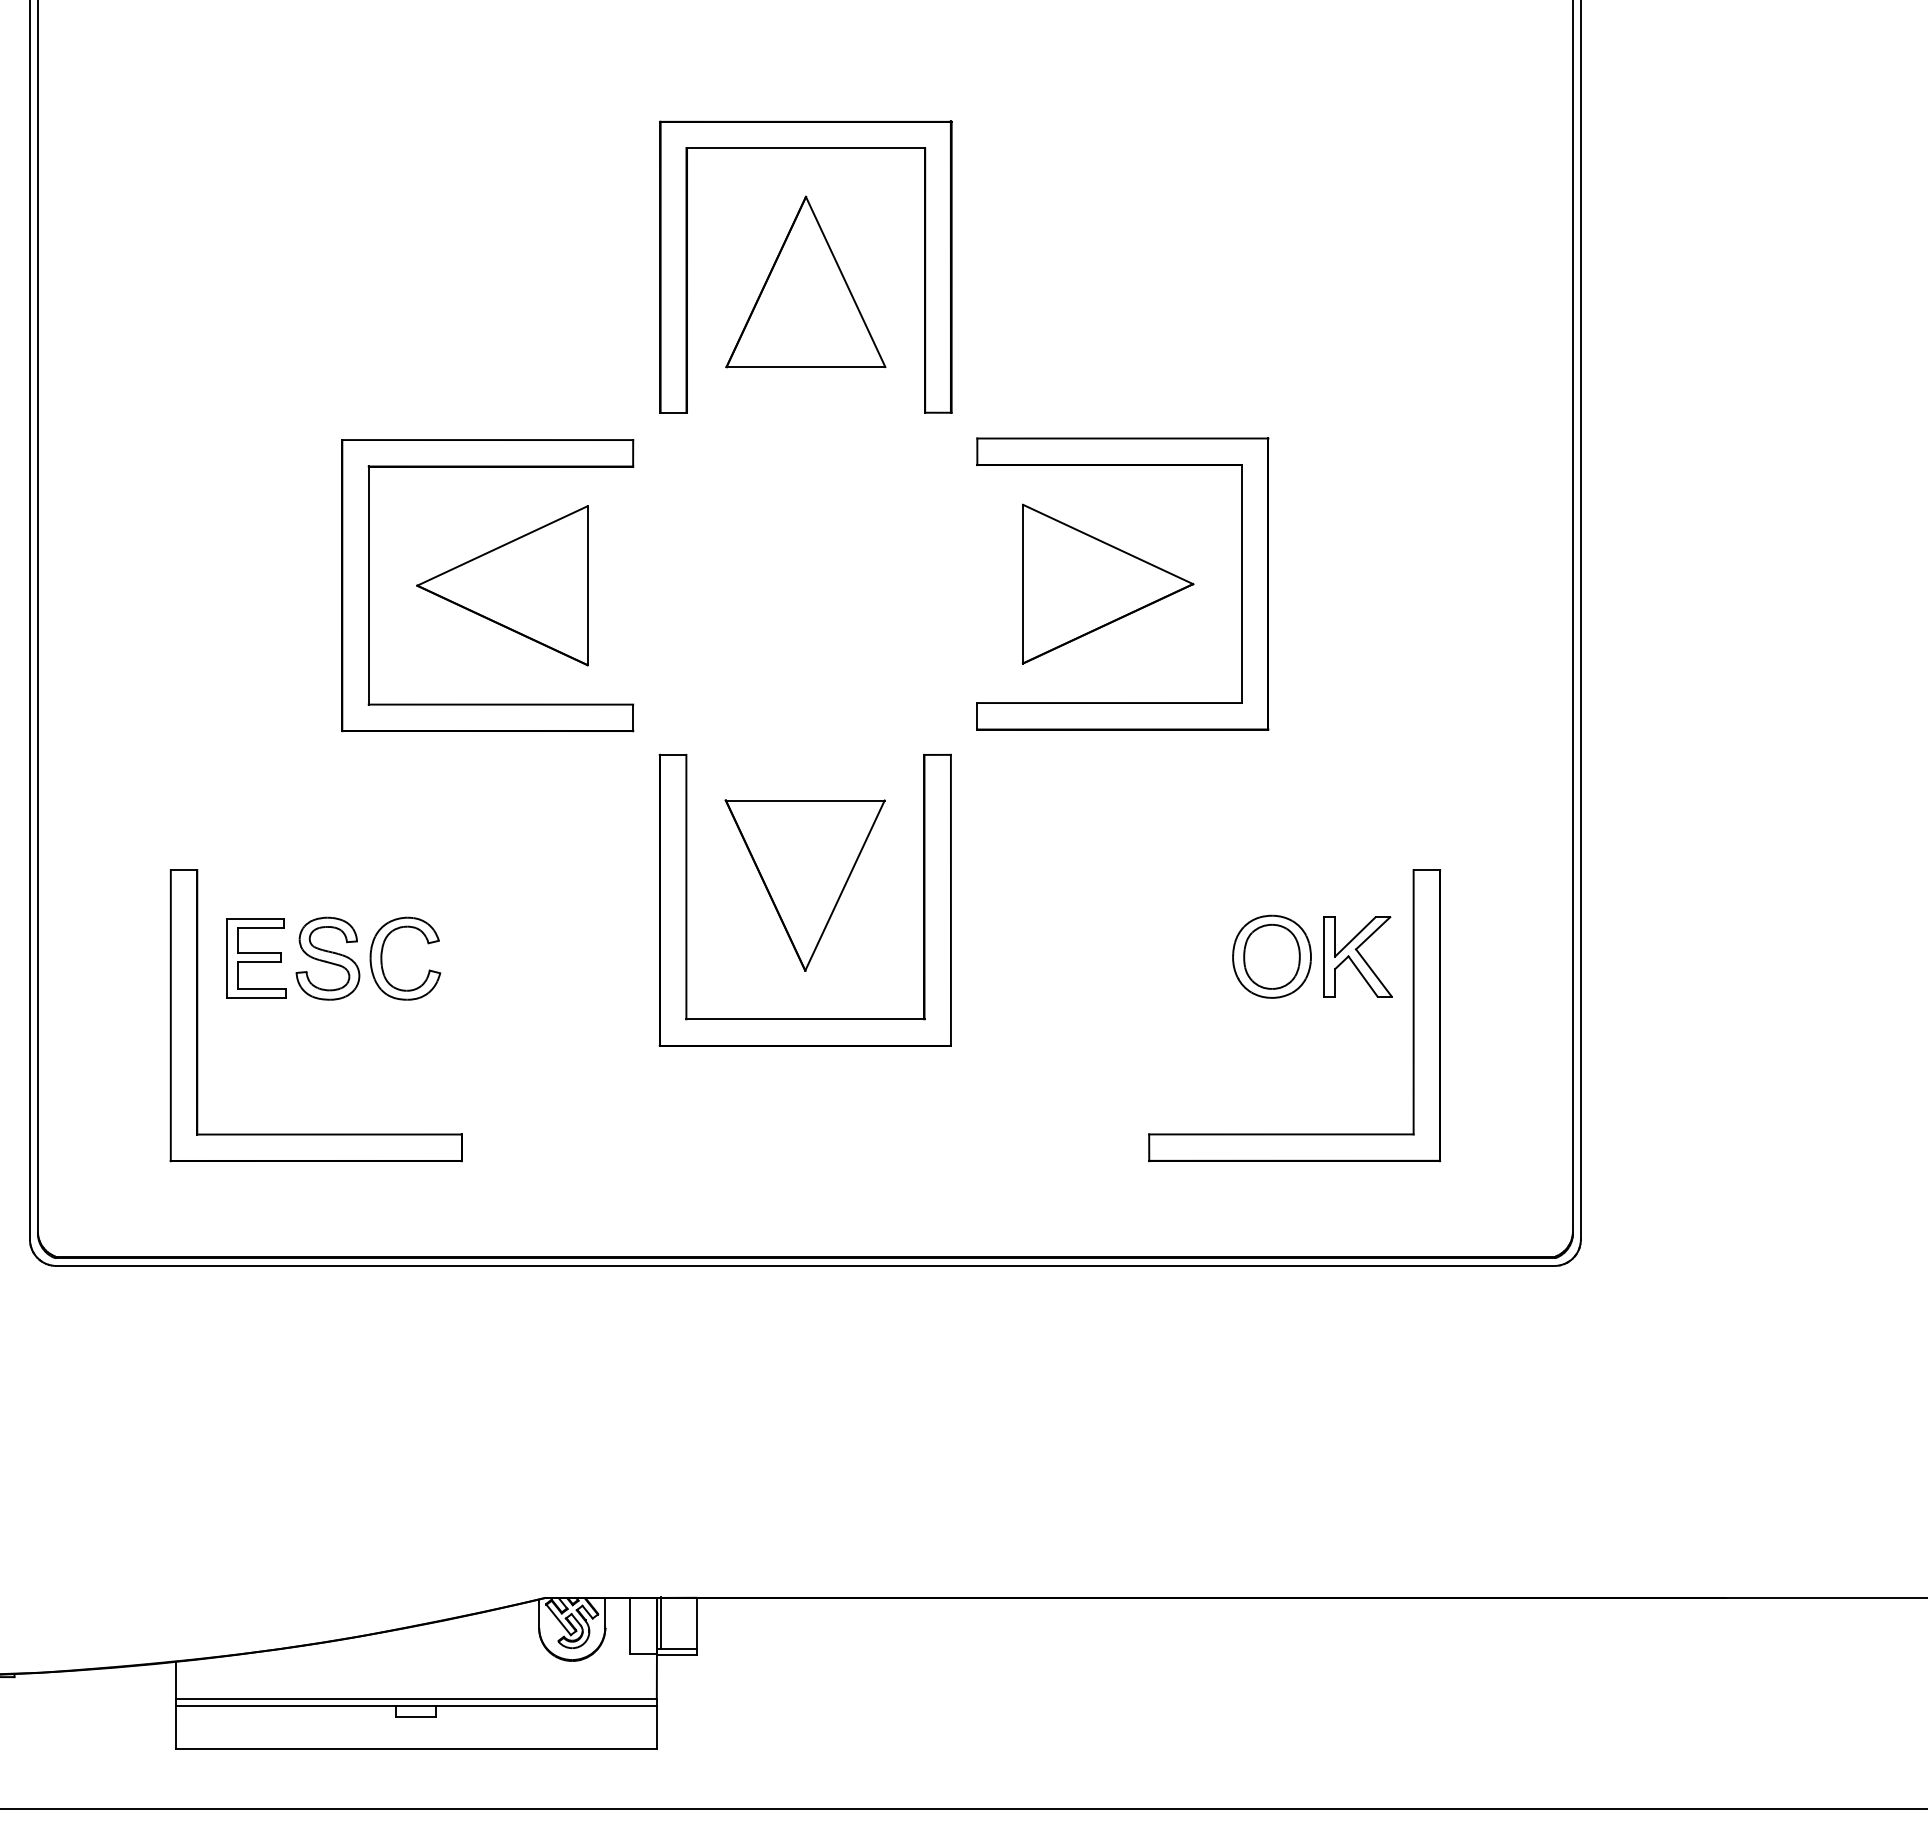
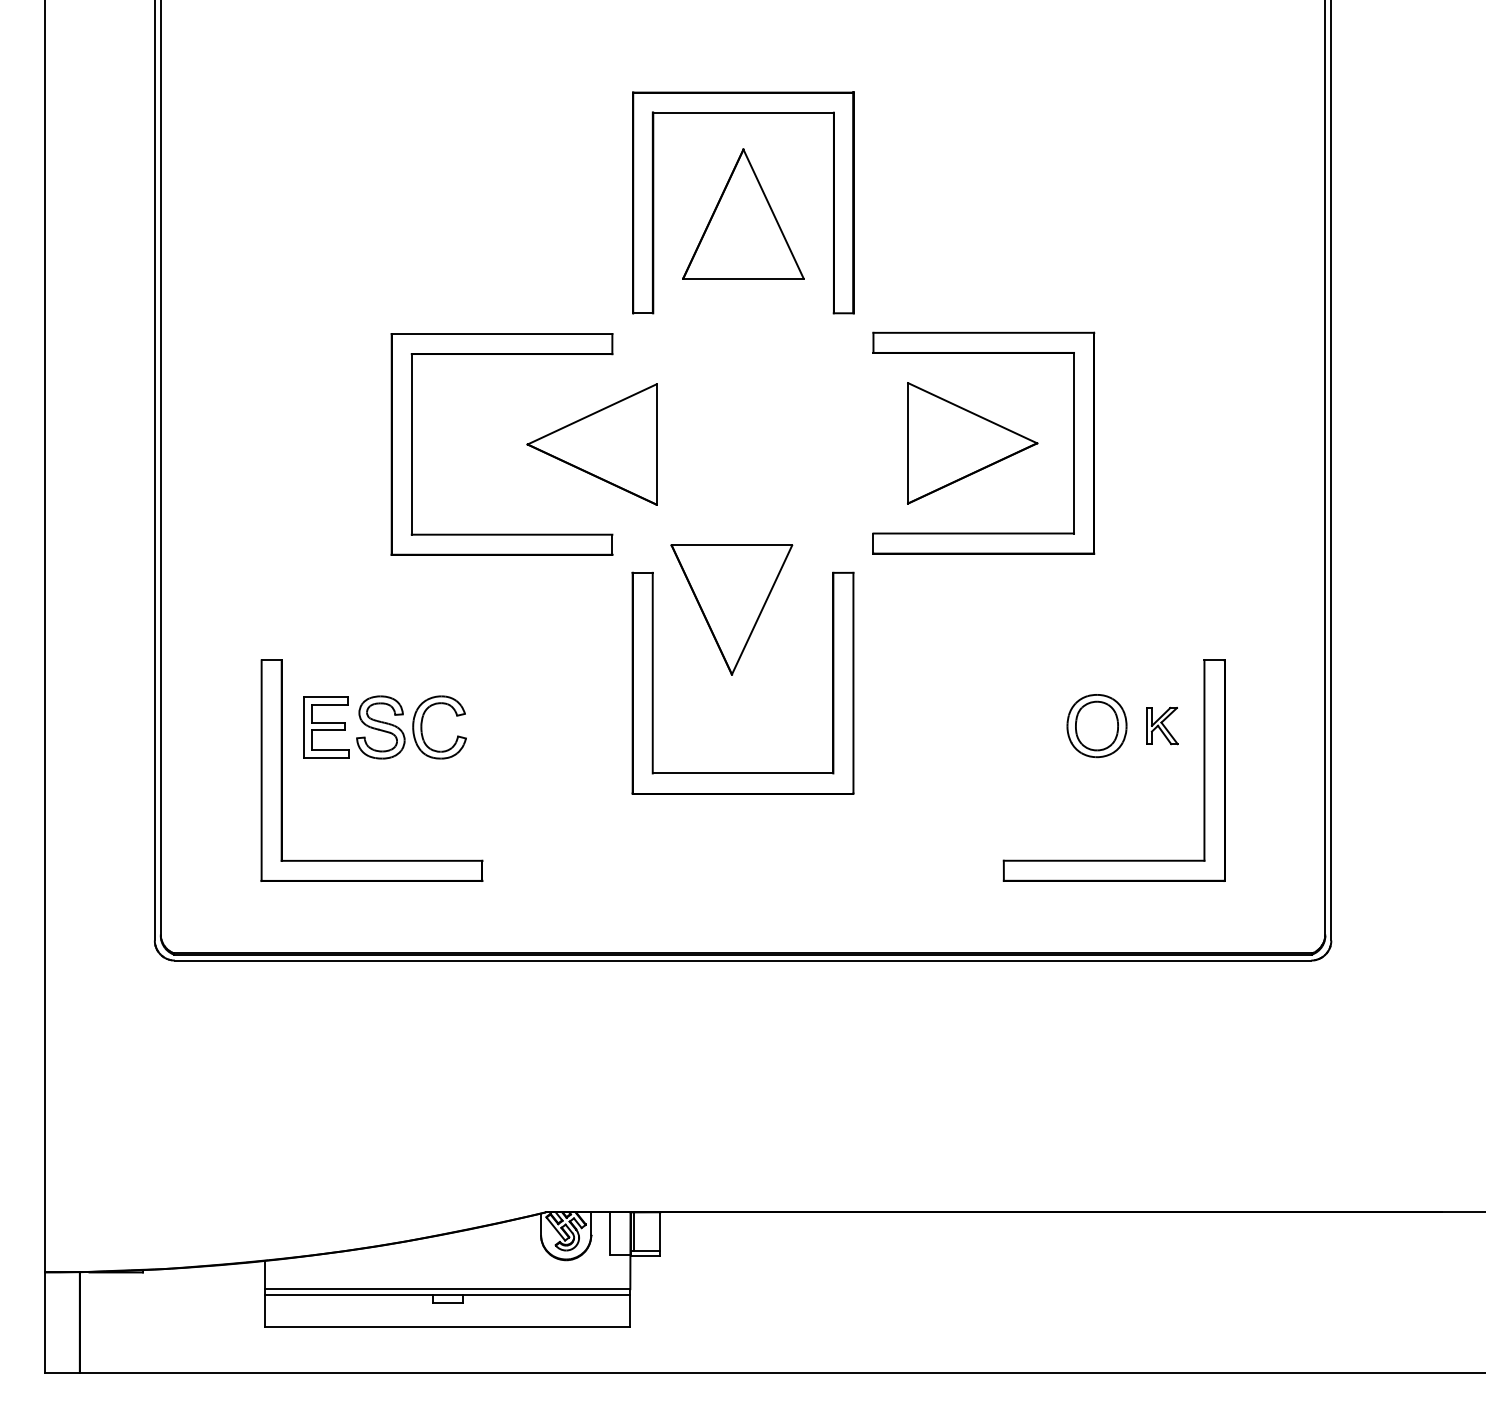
part: (501, 585) -> (591, 444), moved
part: (804, 884) -> (731, 609), moved
part: (1358, 956) -> (1162, 725), size x0.6

